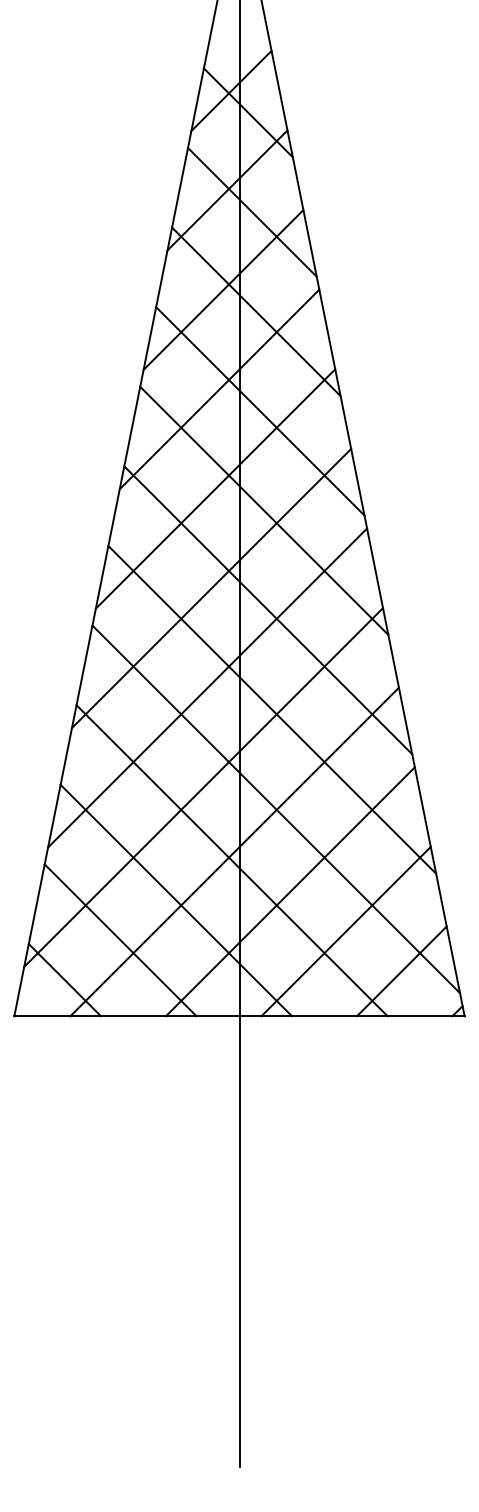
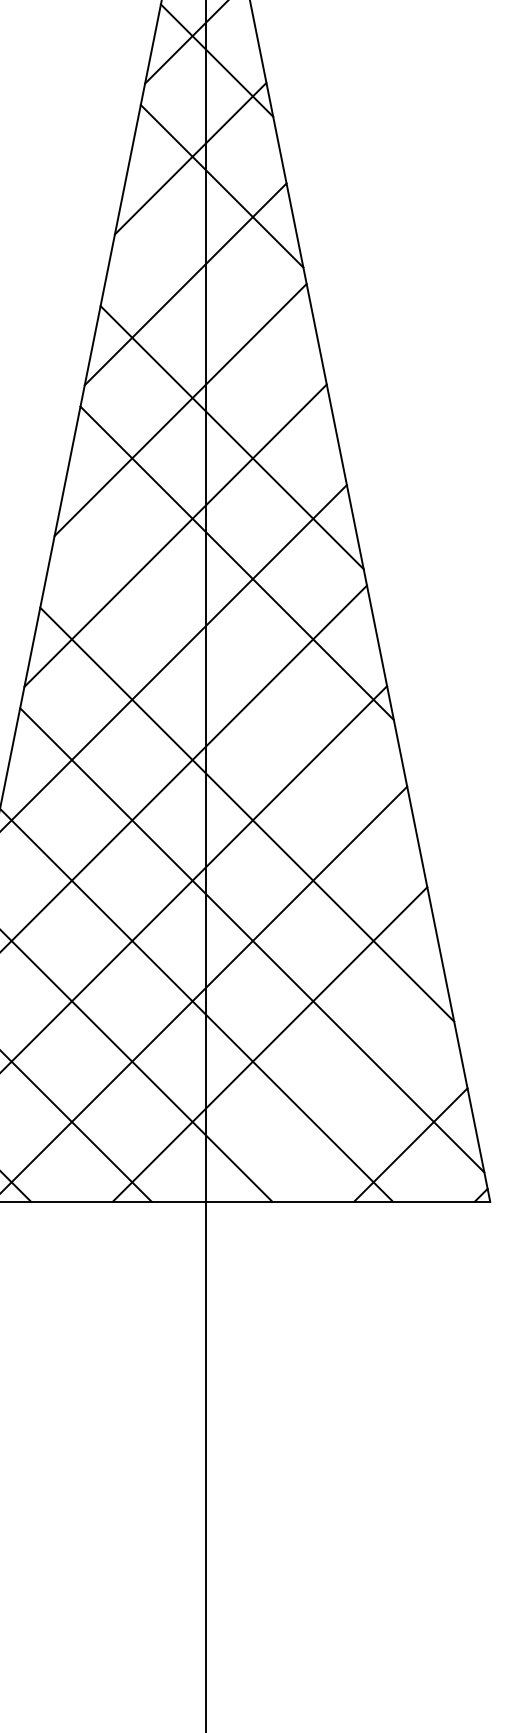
line: (256, 311) -> (227, 311), removed
line: (268, 610) -> (242, 689), removed
line: (345, 931) -> (339, 1094), removed

